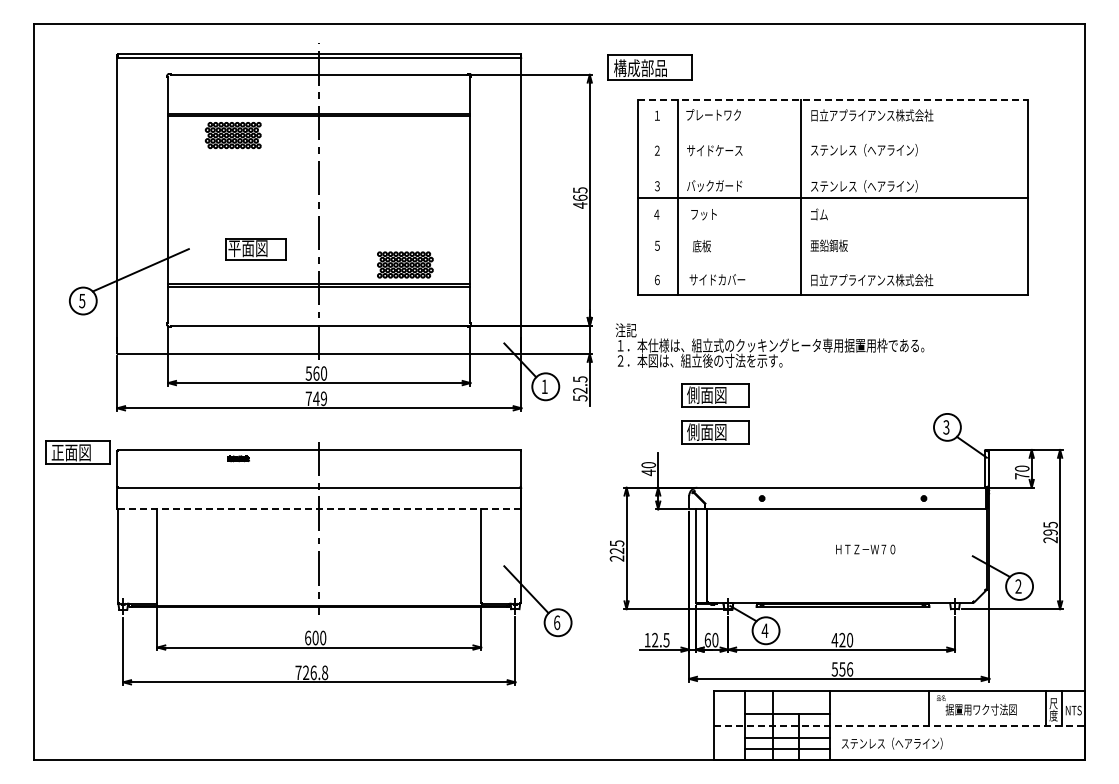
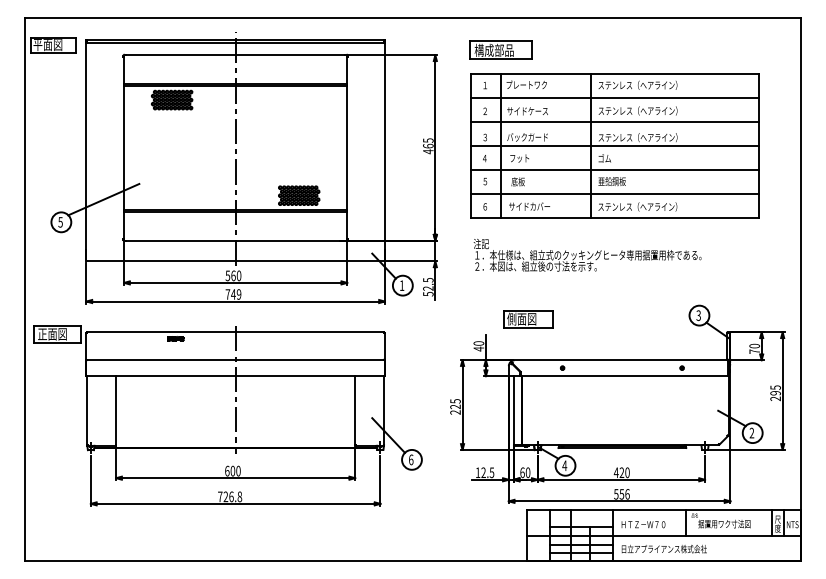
part: (649, 67) -> (500, 49), moved
line: (832, 100) -> (614, 74), dashed -> solid
text: (872, 115) -> (644, 85), 日立アプライアンス株式会社 -> ステンレス（ヘアライン）
line: (832, 132) -> (614, 97), added
line: (832, 165) -> (614, 122), added
line: (832, 229) -> (614, 169), added
part: (255, 249) -> (53, 45), moved
line: (832, 262) -> (614, 193), added
text: (871, 280) -> (643, 207), 日立アプライアンス株式会社 -> ステンレス（ヘアライン）
text: (769, 345) -> (587, 255), moved
part: (715, 395) -> (528, 292), removed
line: (318, 509) -> (235, 376), dashed -> solid
text: (865, 549) -> (643, 524), moved
line: (900, 725) -> (664, 535), dashed -> solid
text: (899, 743) -> (664, 549), ステンレス（ヘアライン） -> 日立アプライアンス株式会社

